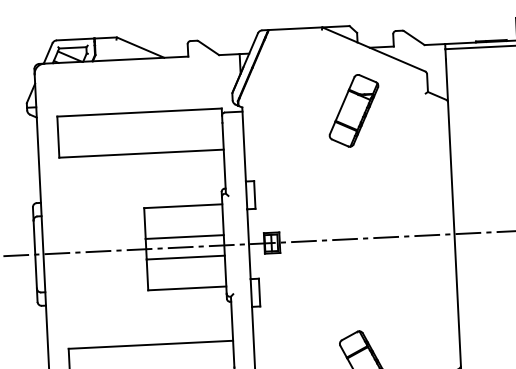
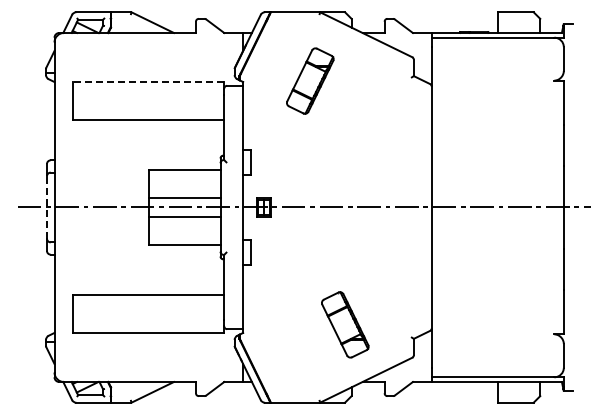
part: (354, 110) -> (310, 80), moved
line: (139, 113) -> (148, 82), solid -> dashed
line: (34, 254) -> (46, 207), solid -> dashed

